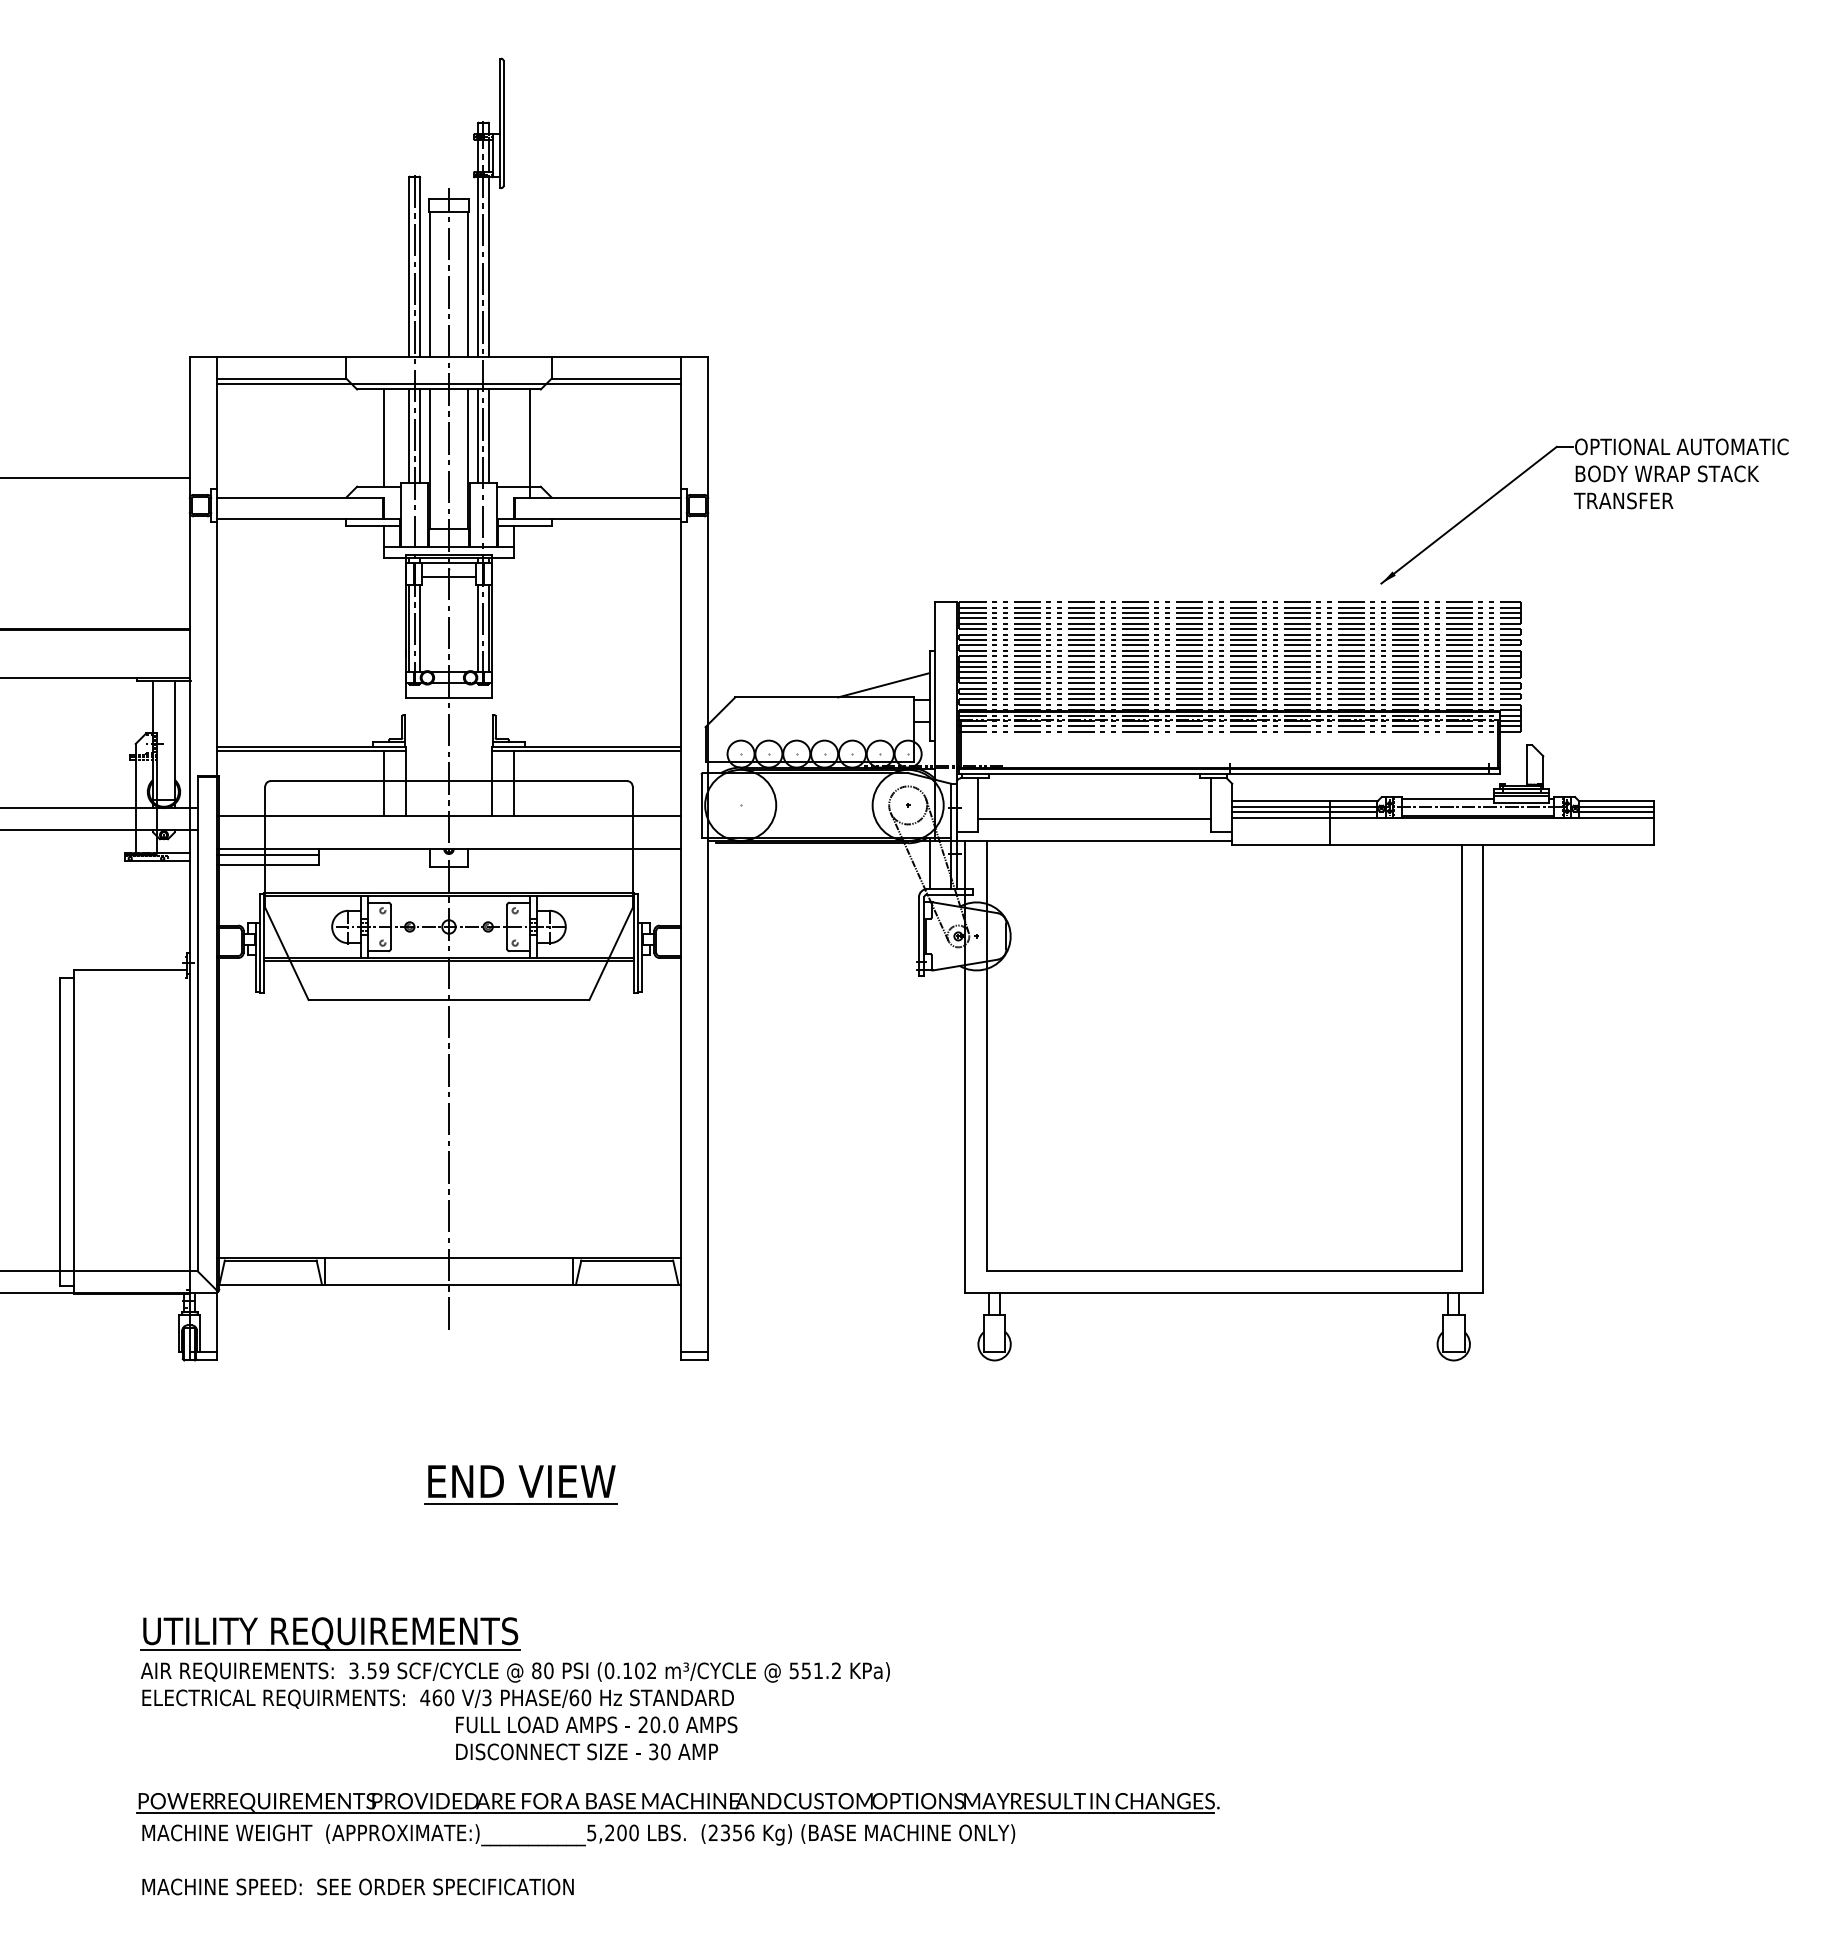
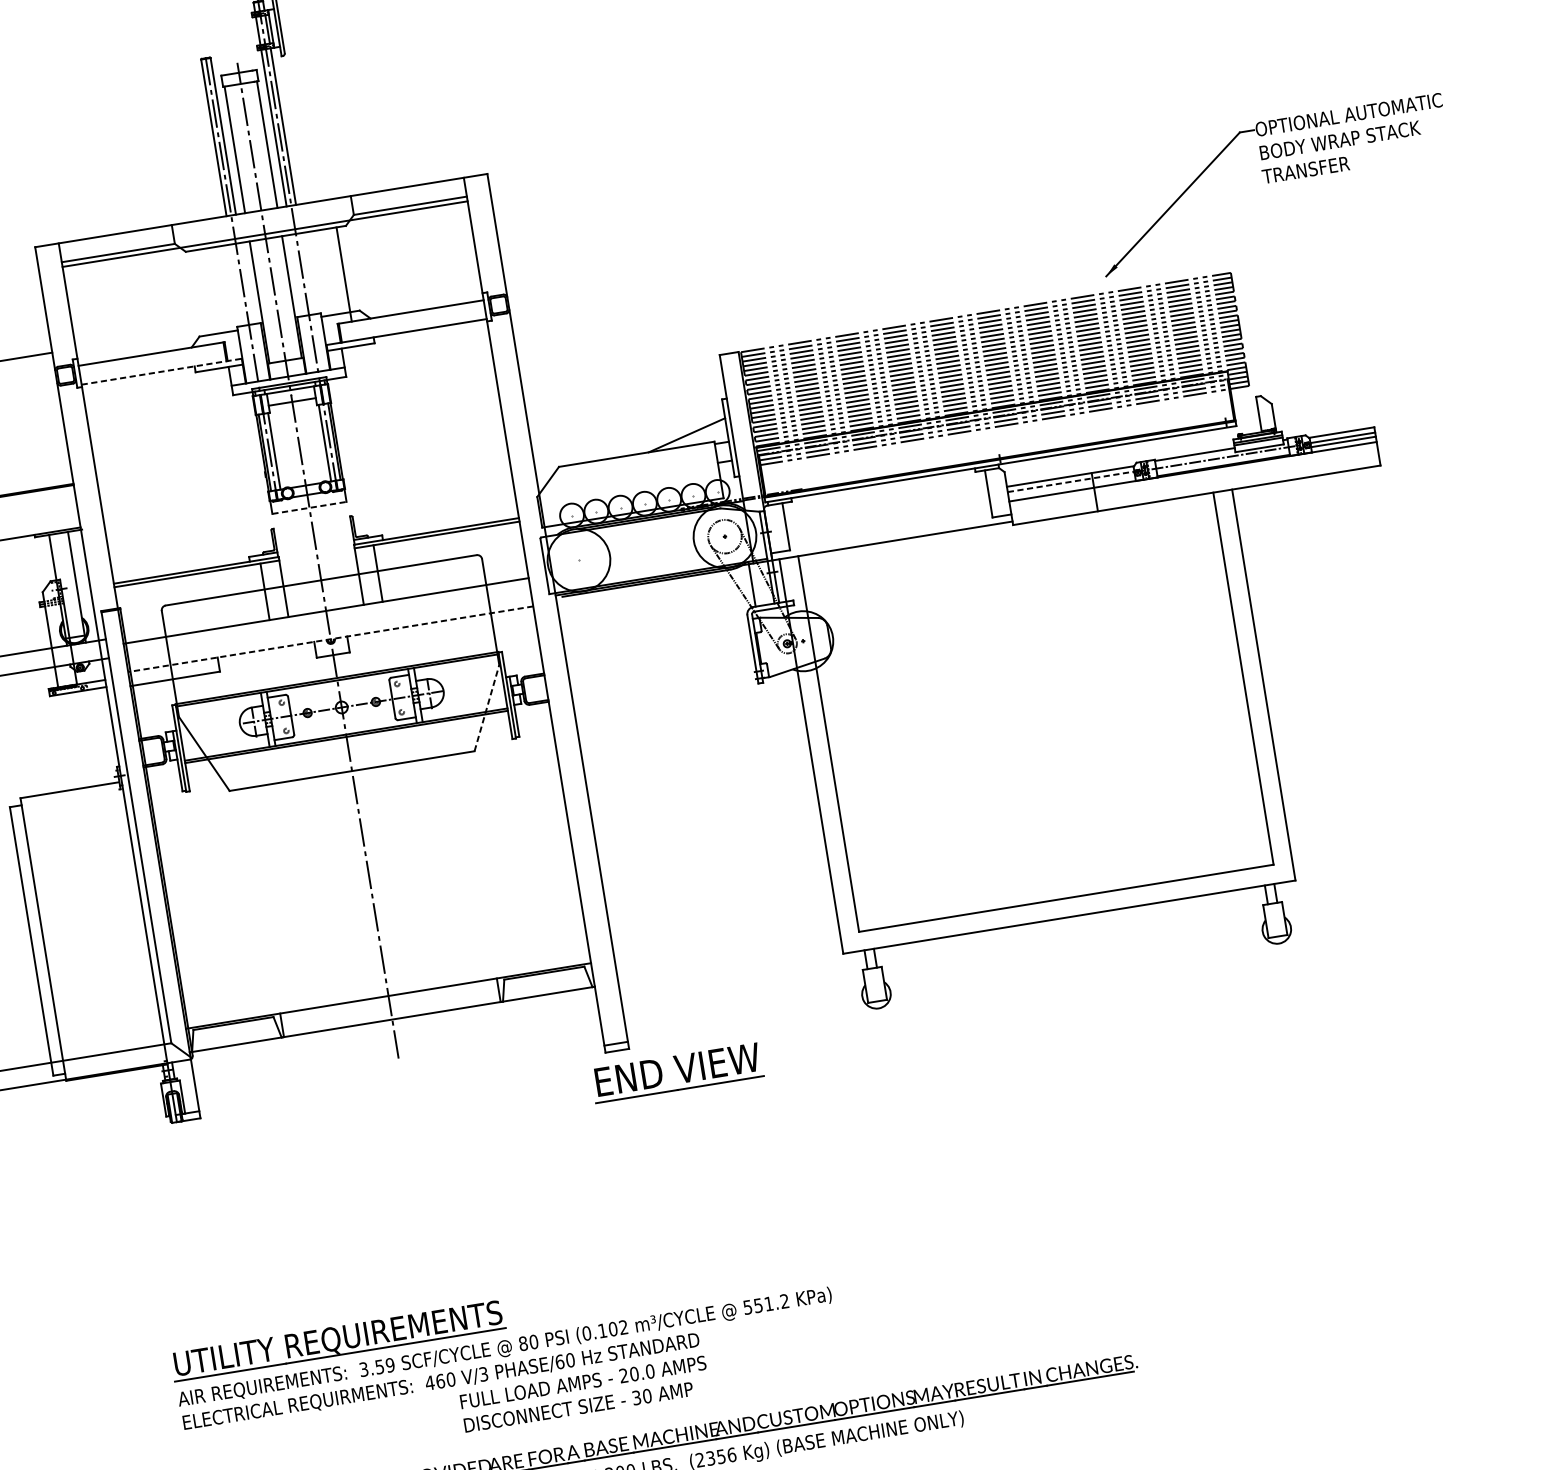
line: (409, 435) -> (237, 284), removed
line: (419, 435) -> (246, 283), removed
line: (478, 435) -> (298, 274), removed
line: (488, 435) -> (306, 273), removed
line: (384, 437) -> (216, 289), removed
line: (308, 519) -> (161, 372), solid -> dashed
line: (449, 698) -> (309, 508), solid -> dashed
line: (1304, 806) -> (1070, 481), solid -> dashed
line: (1304, 811) -> (1071, 486), removed
line: (1094, 818) -> (889, 521), removed
line: (448, 848) -> (330, 639), solid -> dashed
line: (267, 855) -> (173, 670), removed
line: (611, 953) -> (487, 707), solid -> dashed
part: (520, 1484) -> (676, 1072), moved

